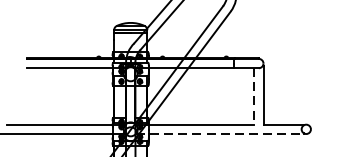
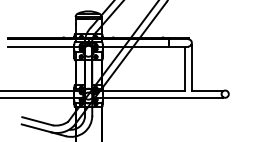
line: (253, 96) -> (184, 68), dashed -> solid
line: (220, 133) -> (158, 97), dashed -> solid

